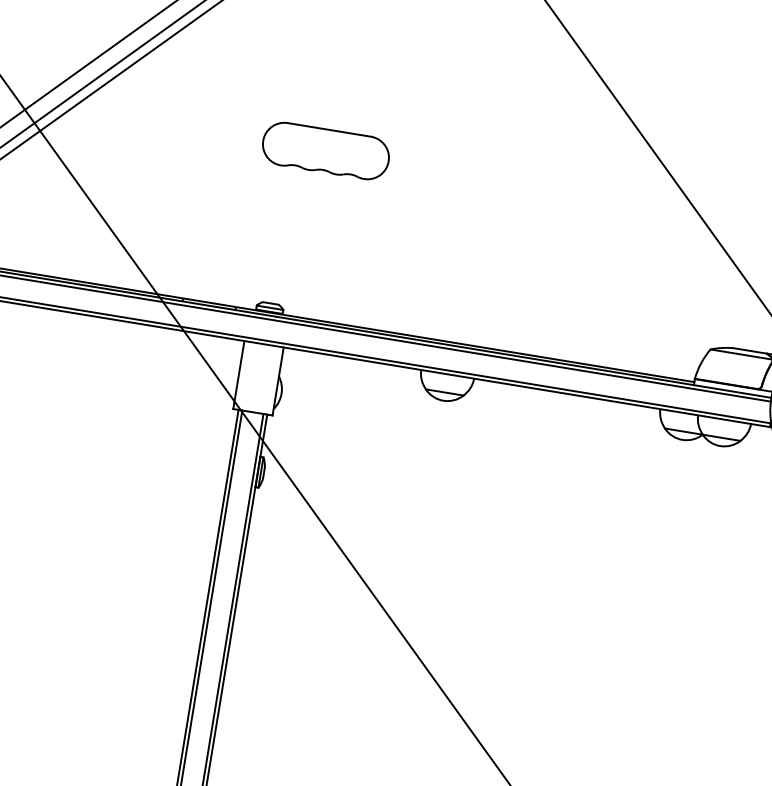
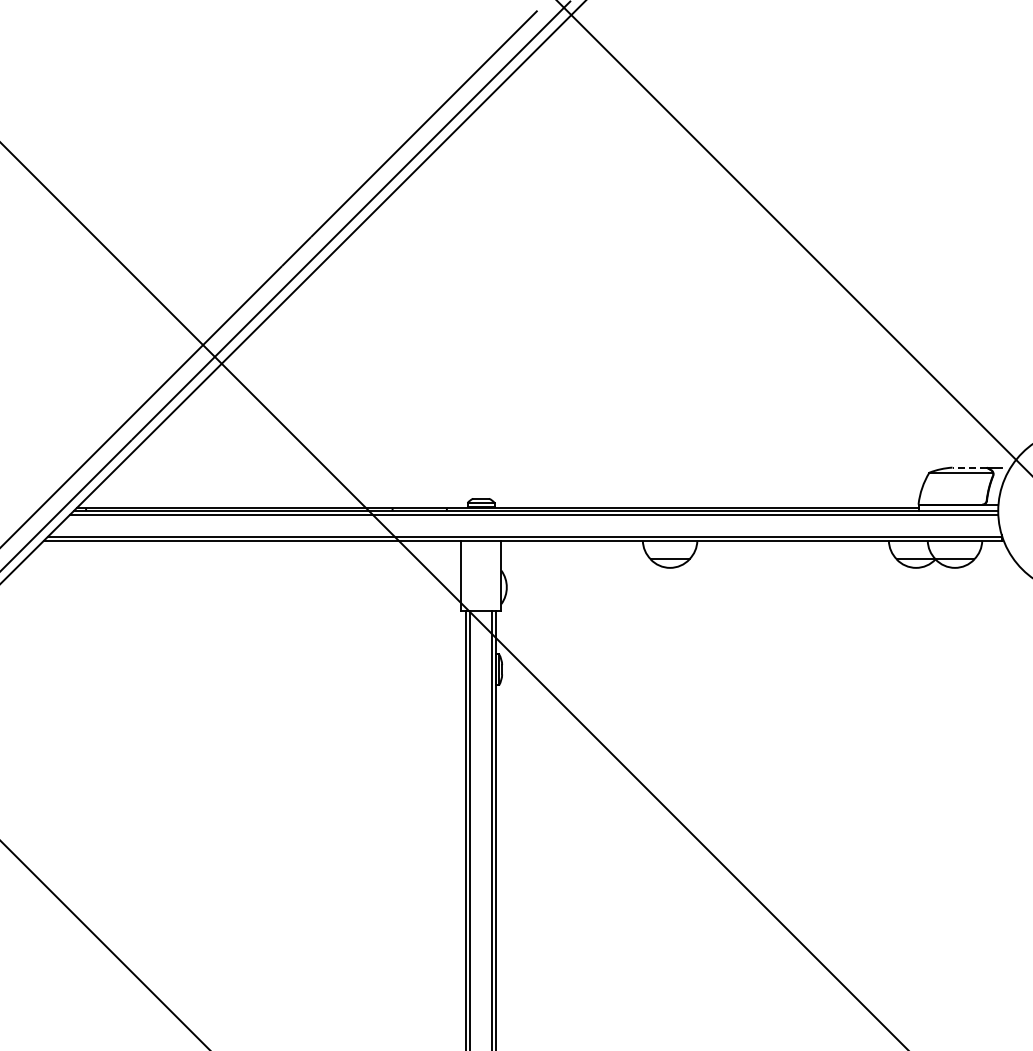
part: (326, 150) -> (511, 336), removed
line: (750, 350) -> (969, 467), solid -> dashed

